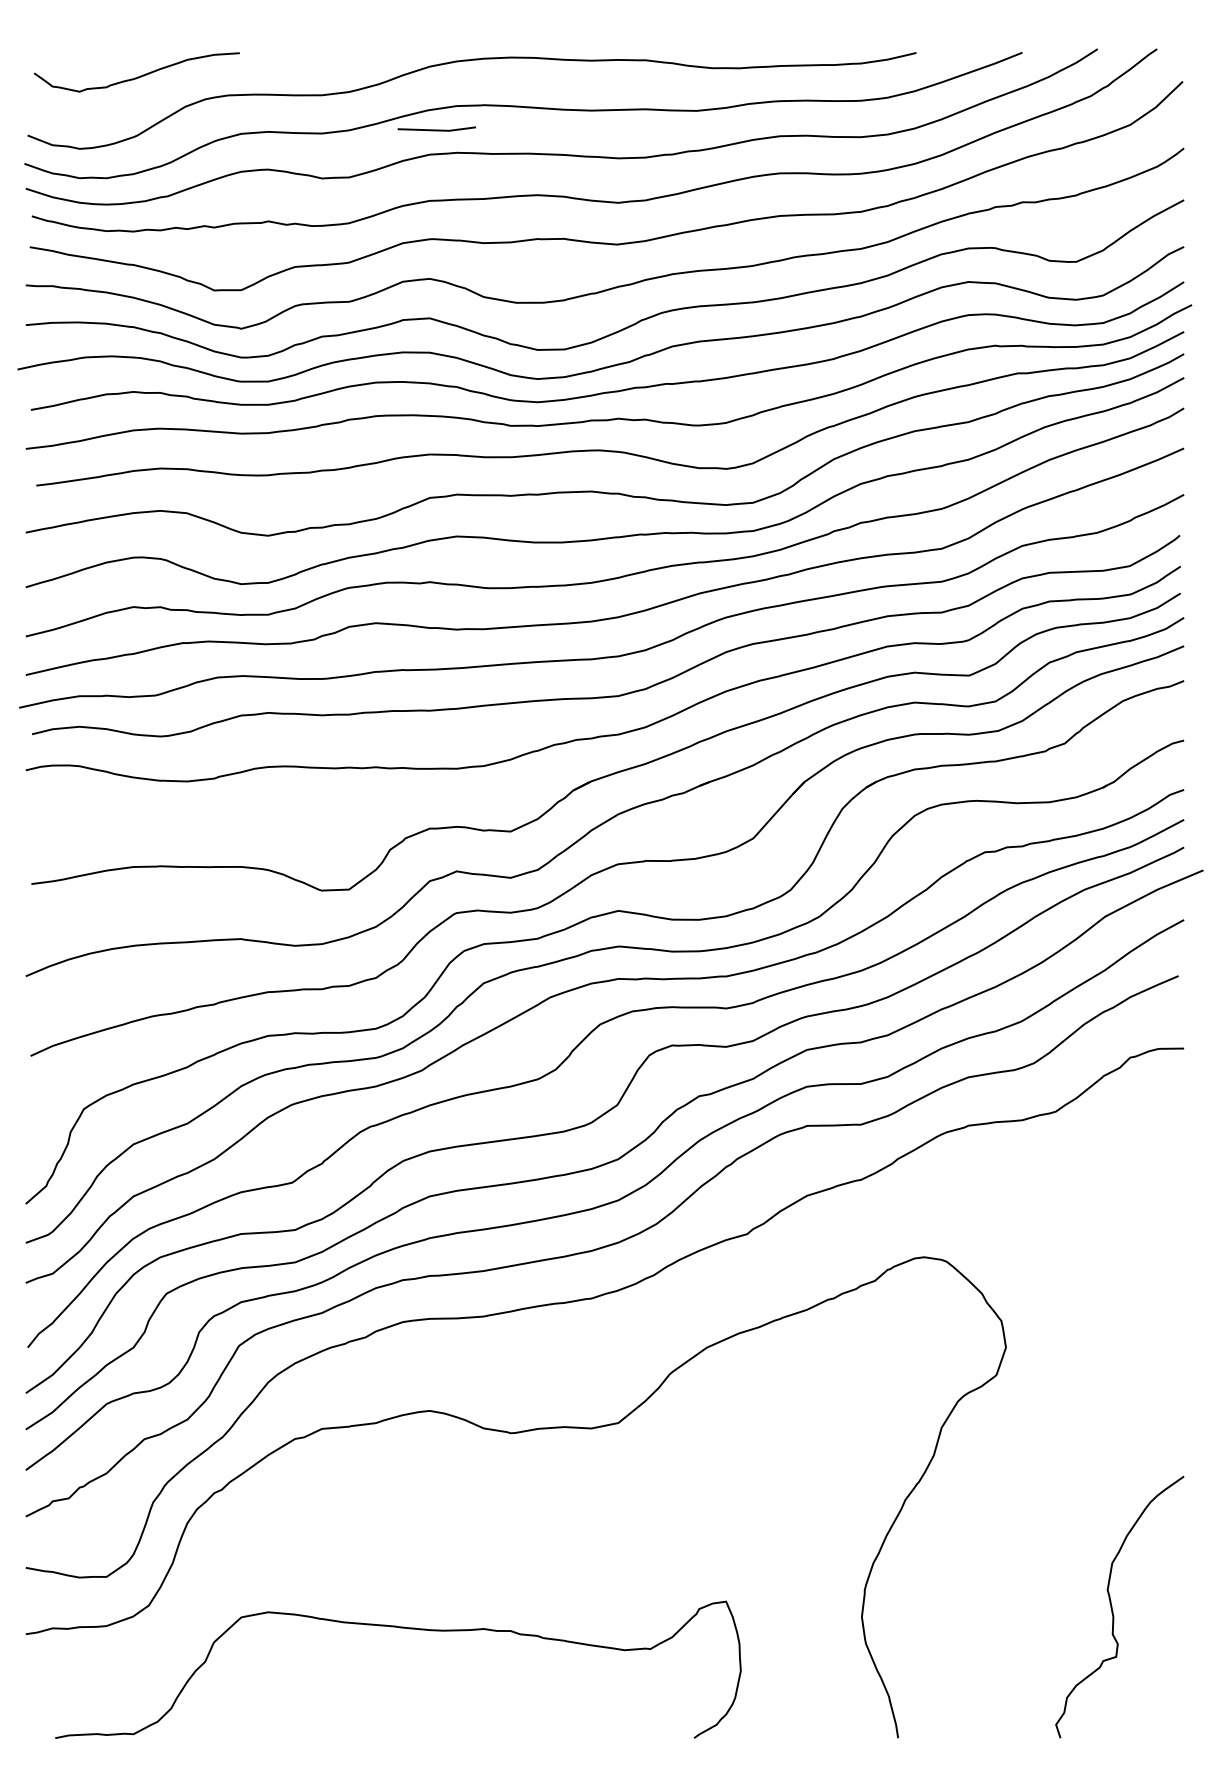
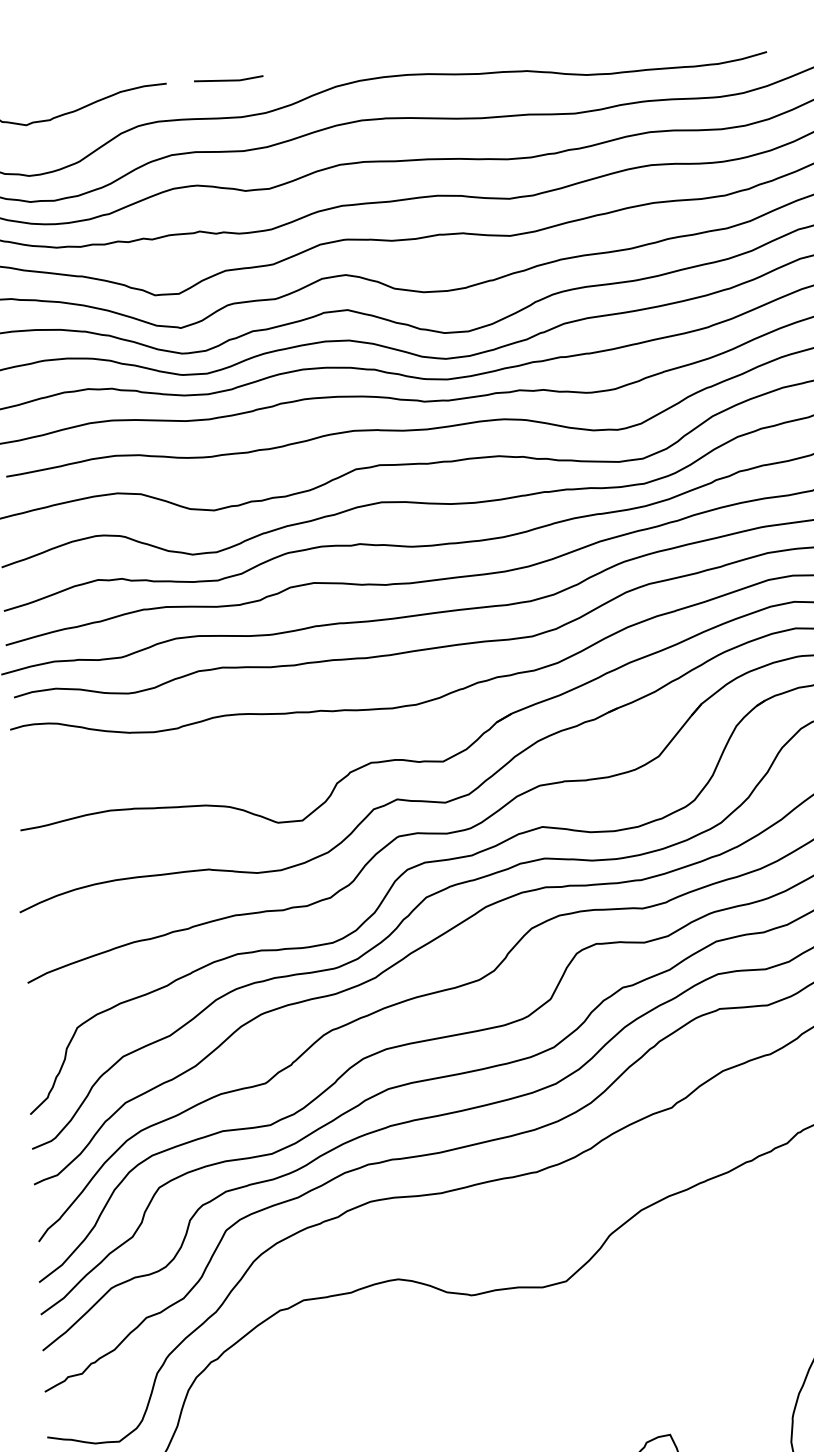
line: (436, 129) -> (228, 79), moved

